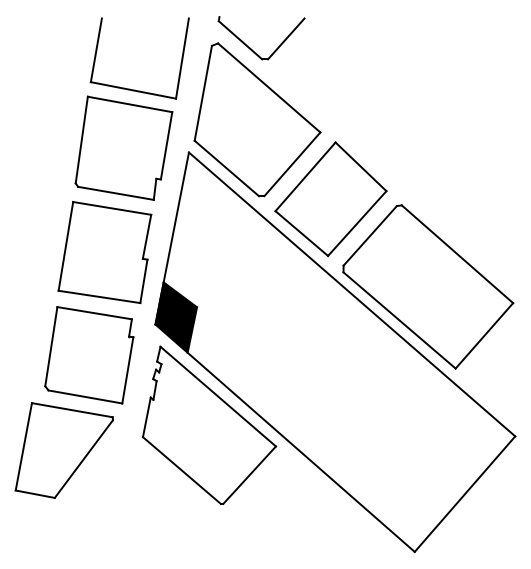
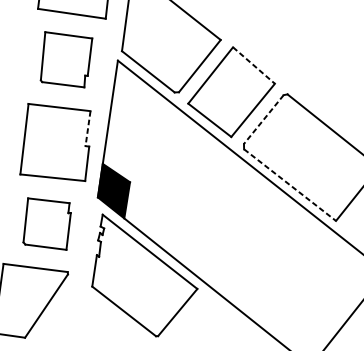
part: (123, 147) -> (66, 59), size x0.7
line: (361, 167) -> (254, 66), solid -> dashed
line: (370, 235) -> (264, 119), solid -> dashed
line: (146, 237) -> (87, 129), solid -> dashed
line: (399, 320) -> (290, 185), solid -> dashed
part: (89, 355) -> (47, 224), size x0.7

